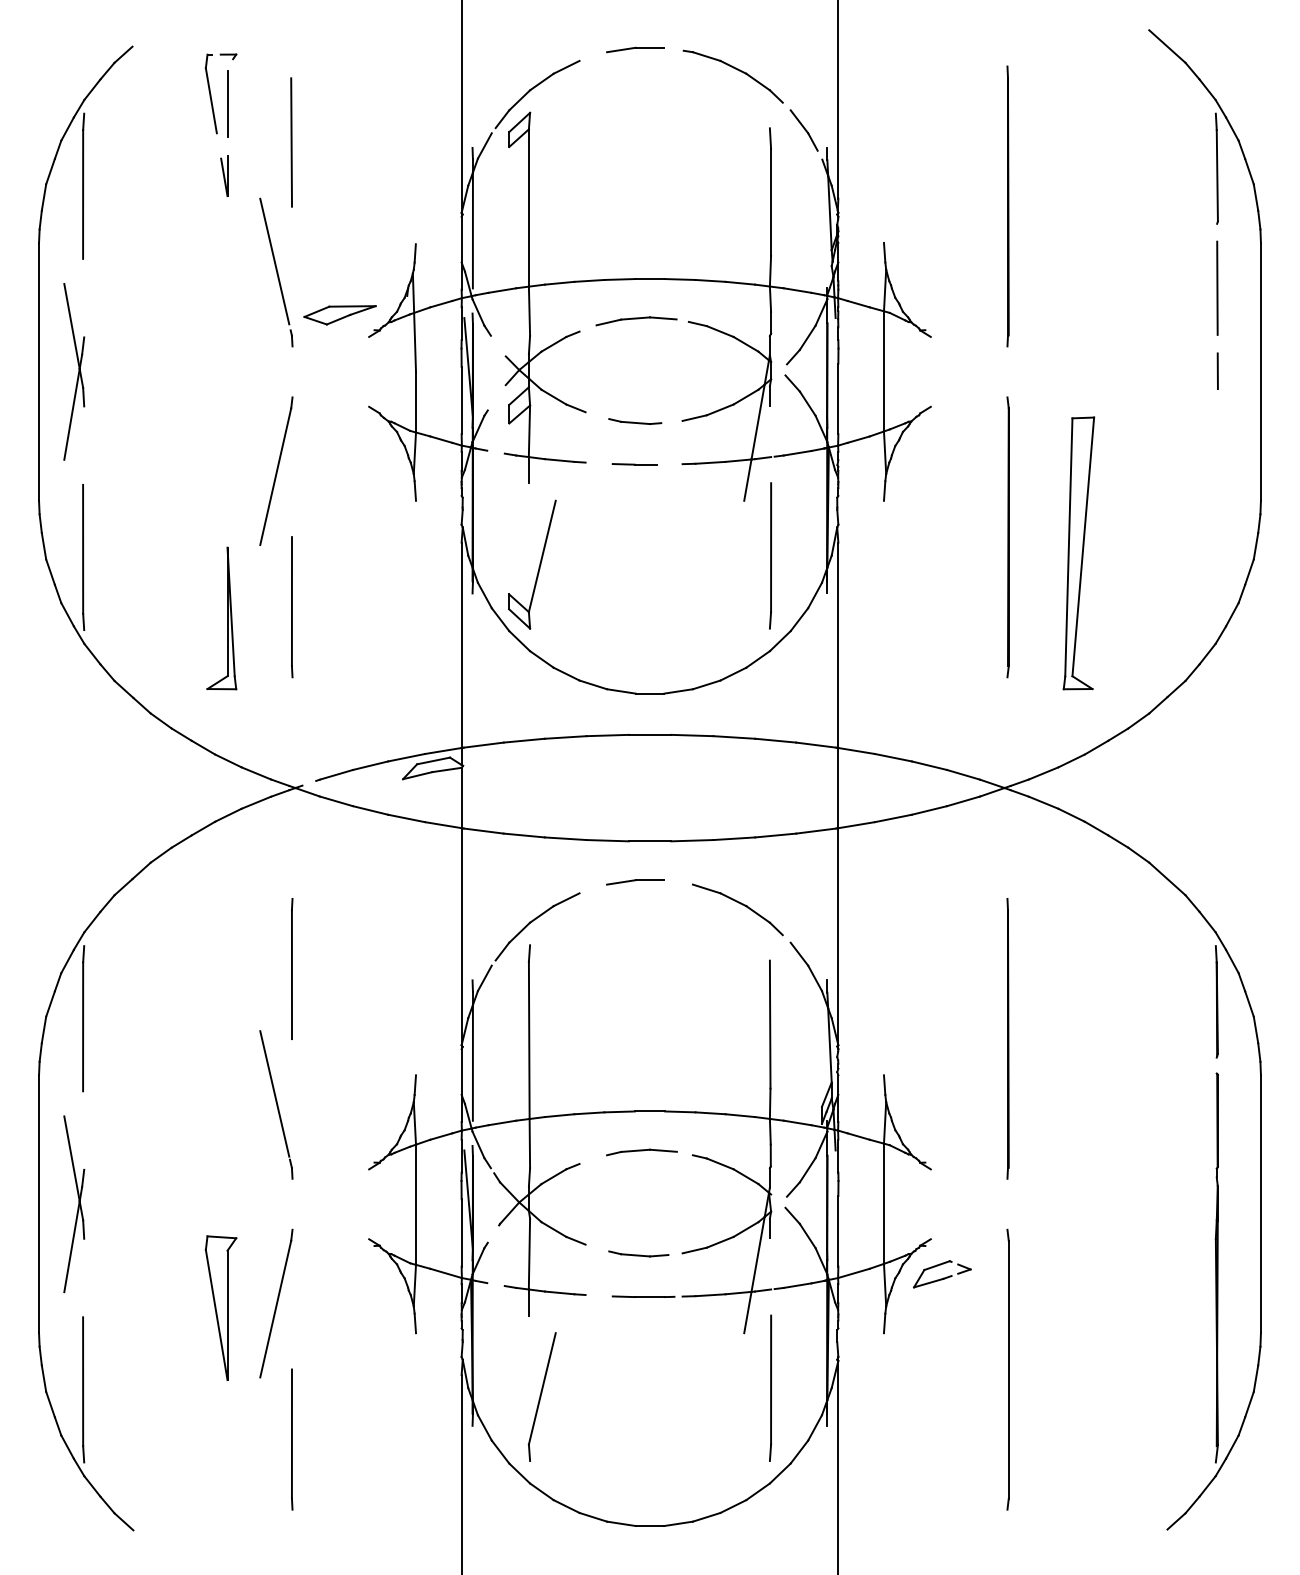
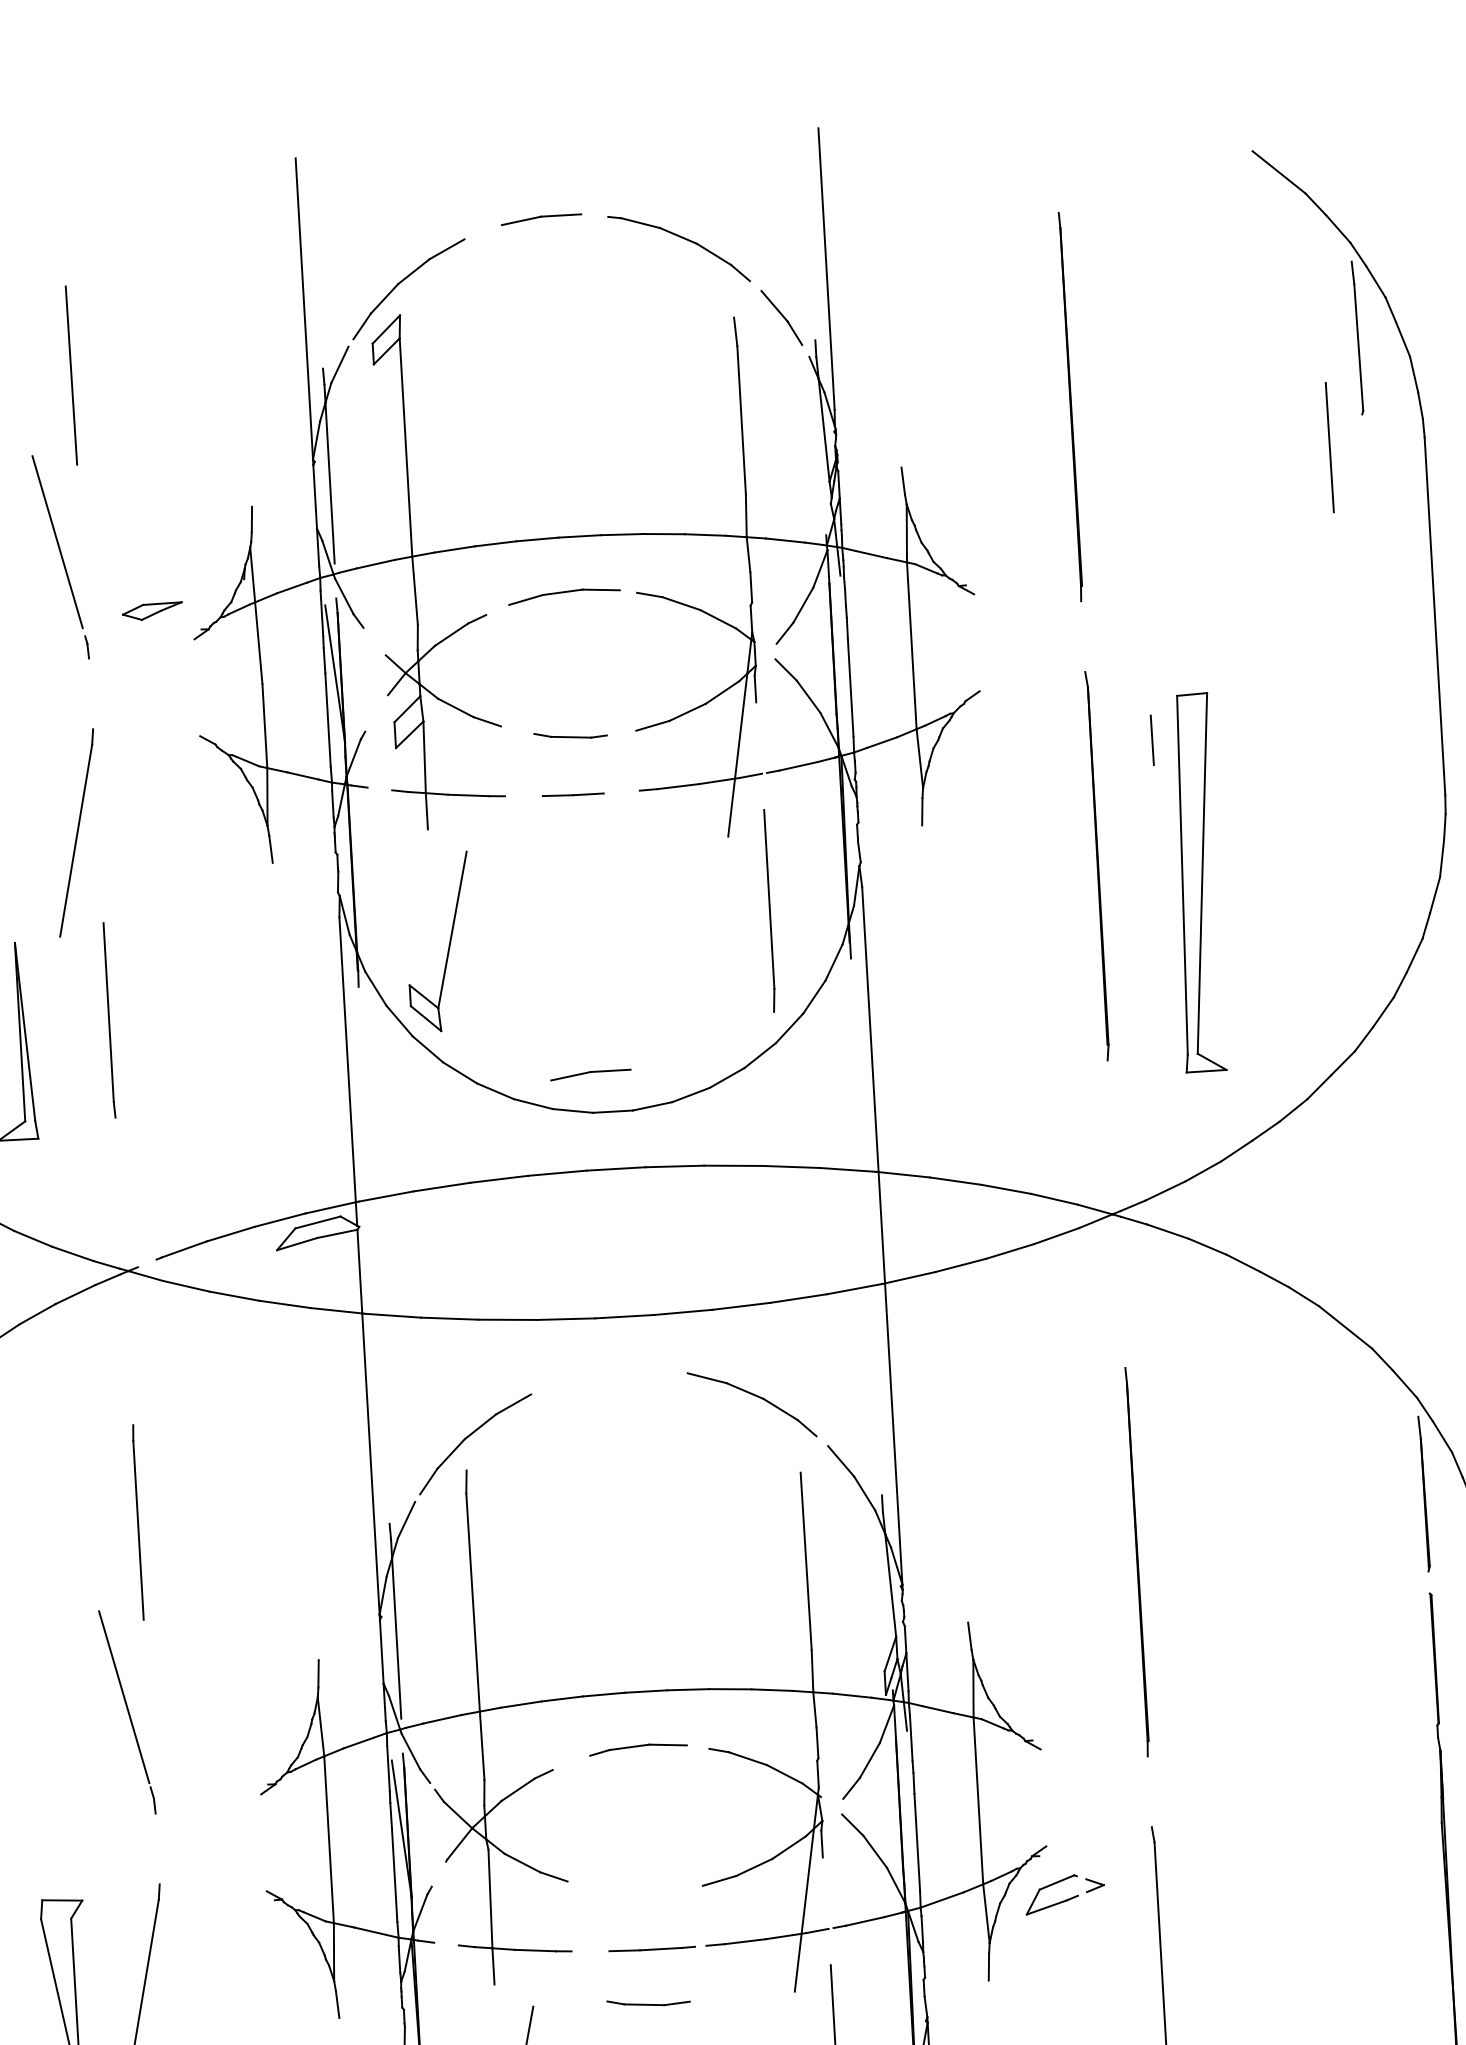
line: (1217, 287) -> (1329, 446), moved
part: (339, 315) -> (151, 611), size x0.6
line: (1217, 370) -> (1151, 739), moved
part: (635, 882) -> (590, 1075), moved
part: (638, 1253) -> (648, 2001), moved

